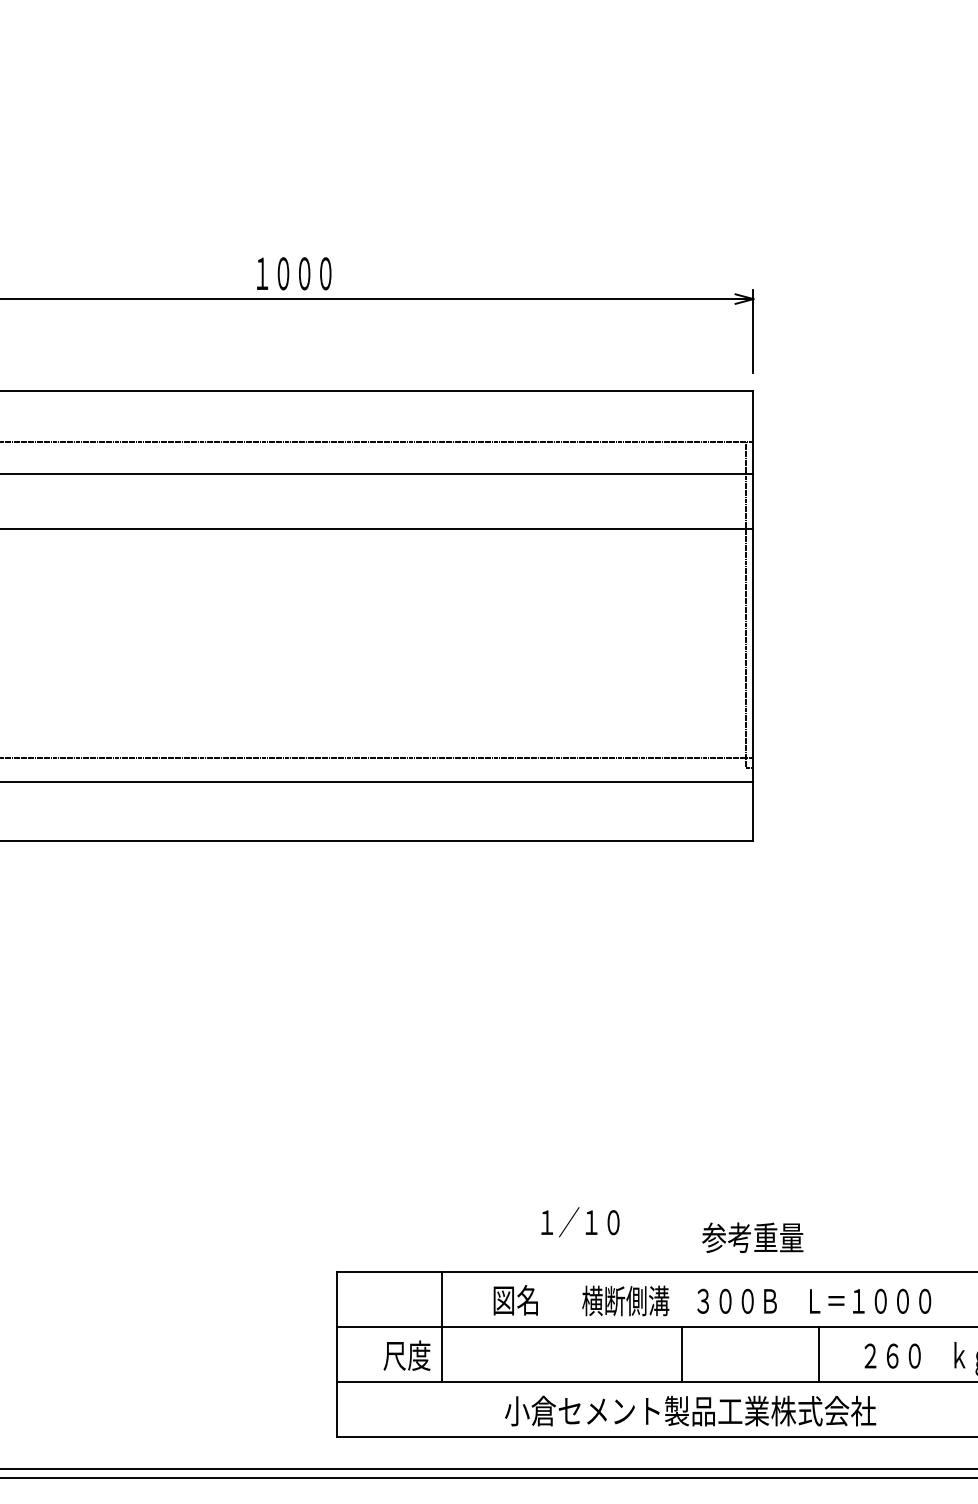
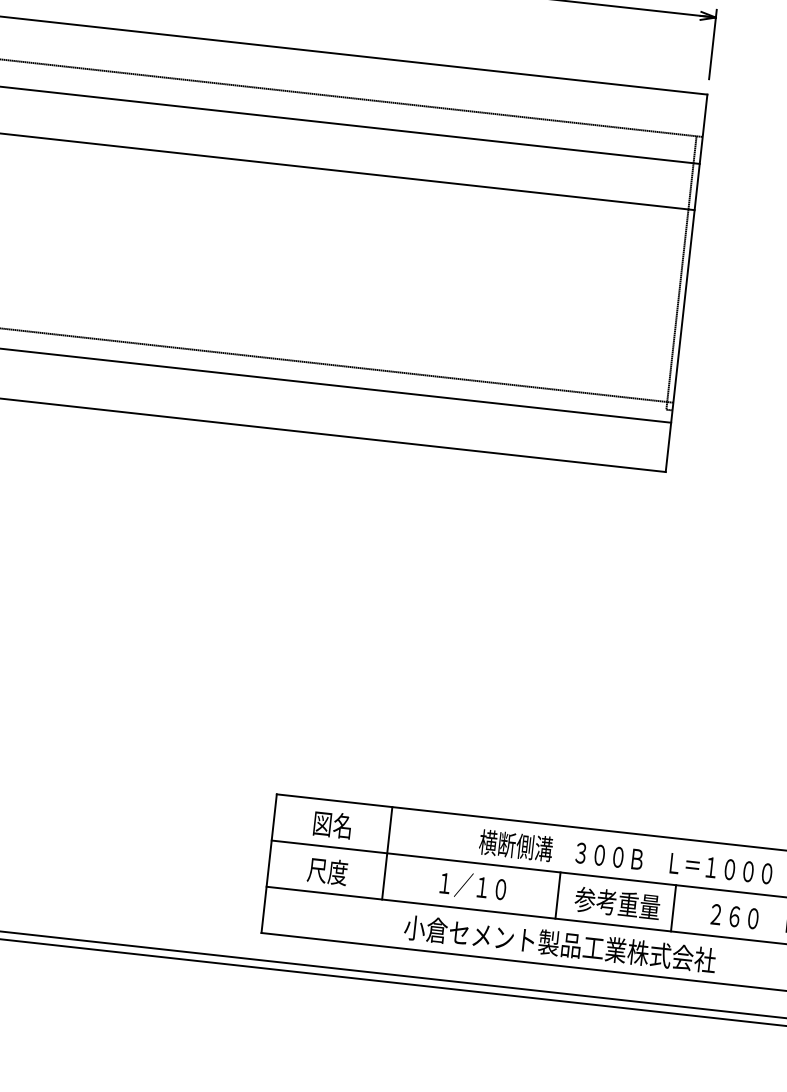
text: (580, 1222) -> (473, 886), moved
text: (752, 1237) -> (617, 903), moved
text: (515, 1300) -> (332, 825), moved
line: (441, 1326) -> (386, 853), moved

